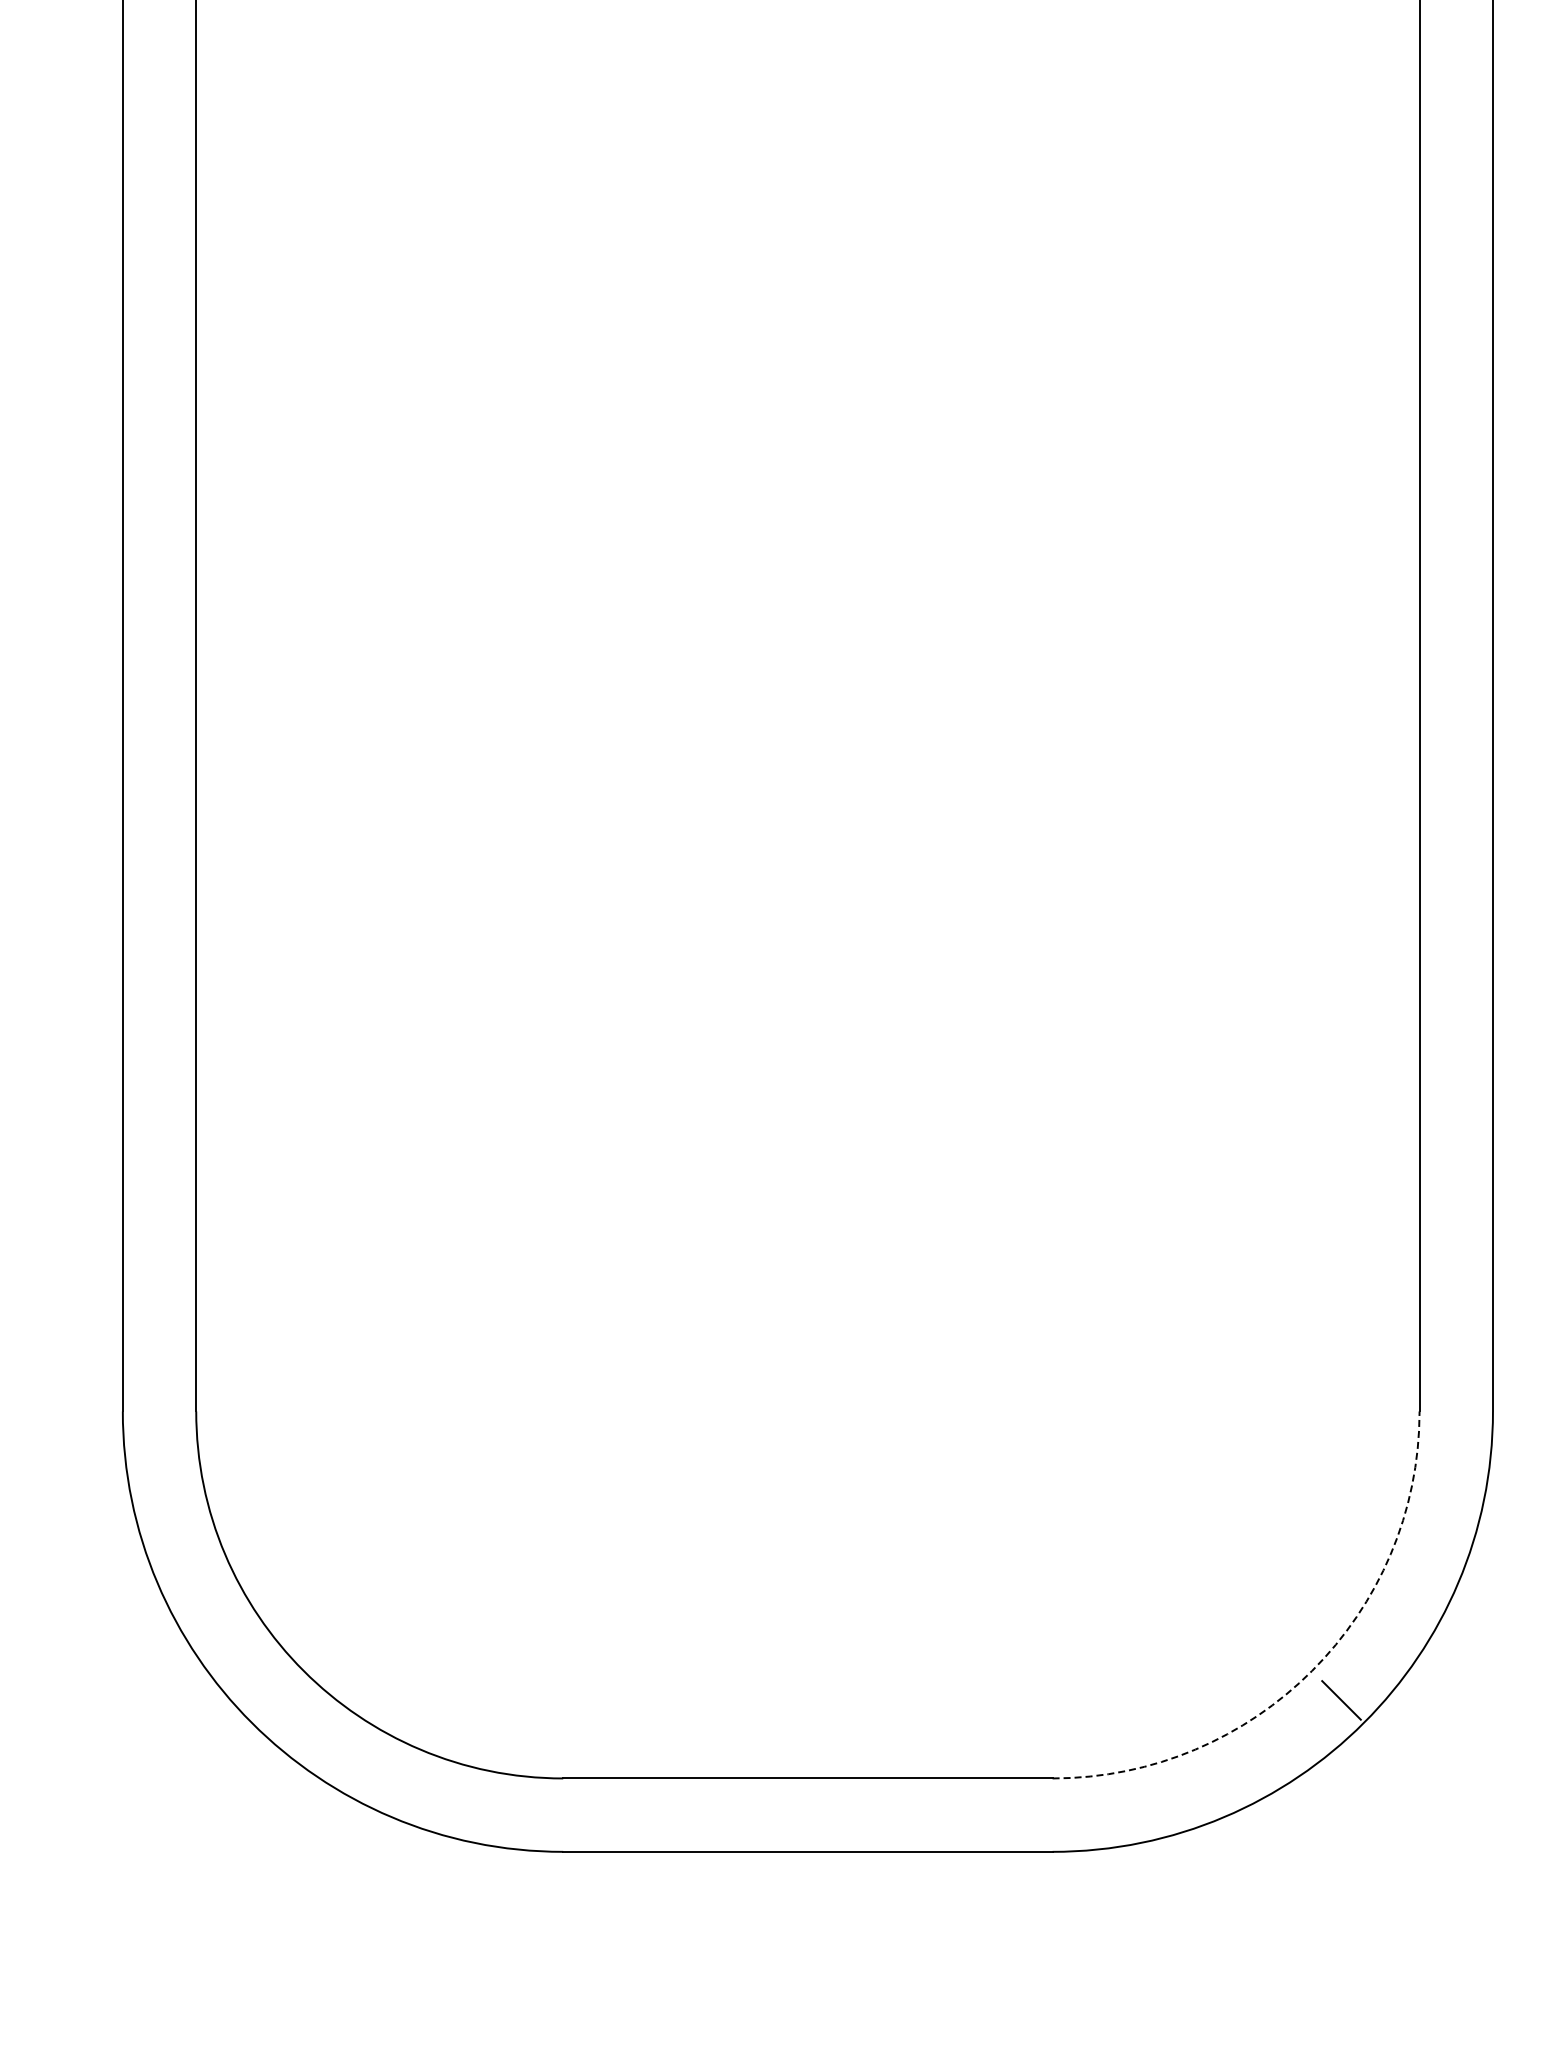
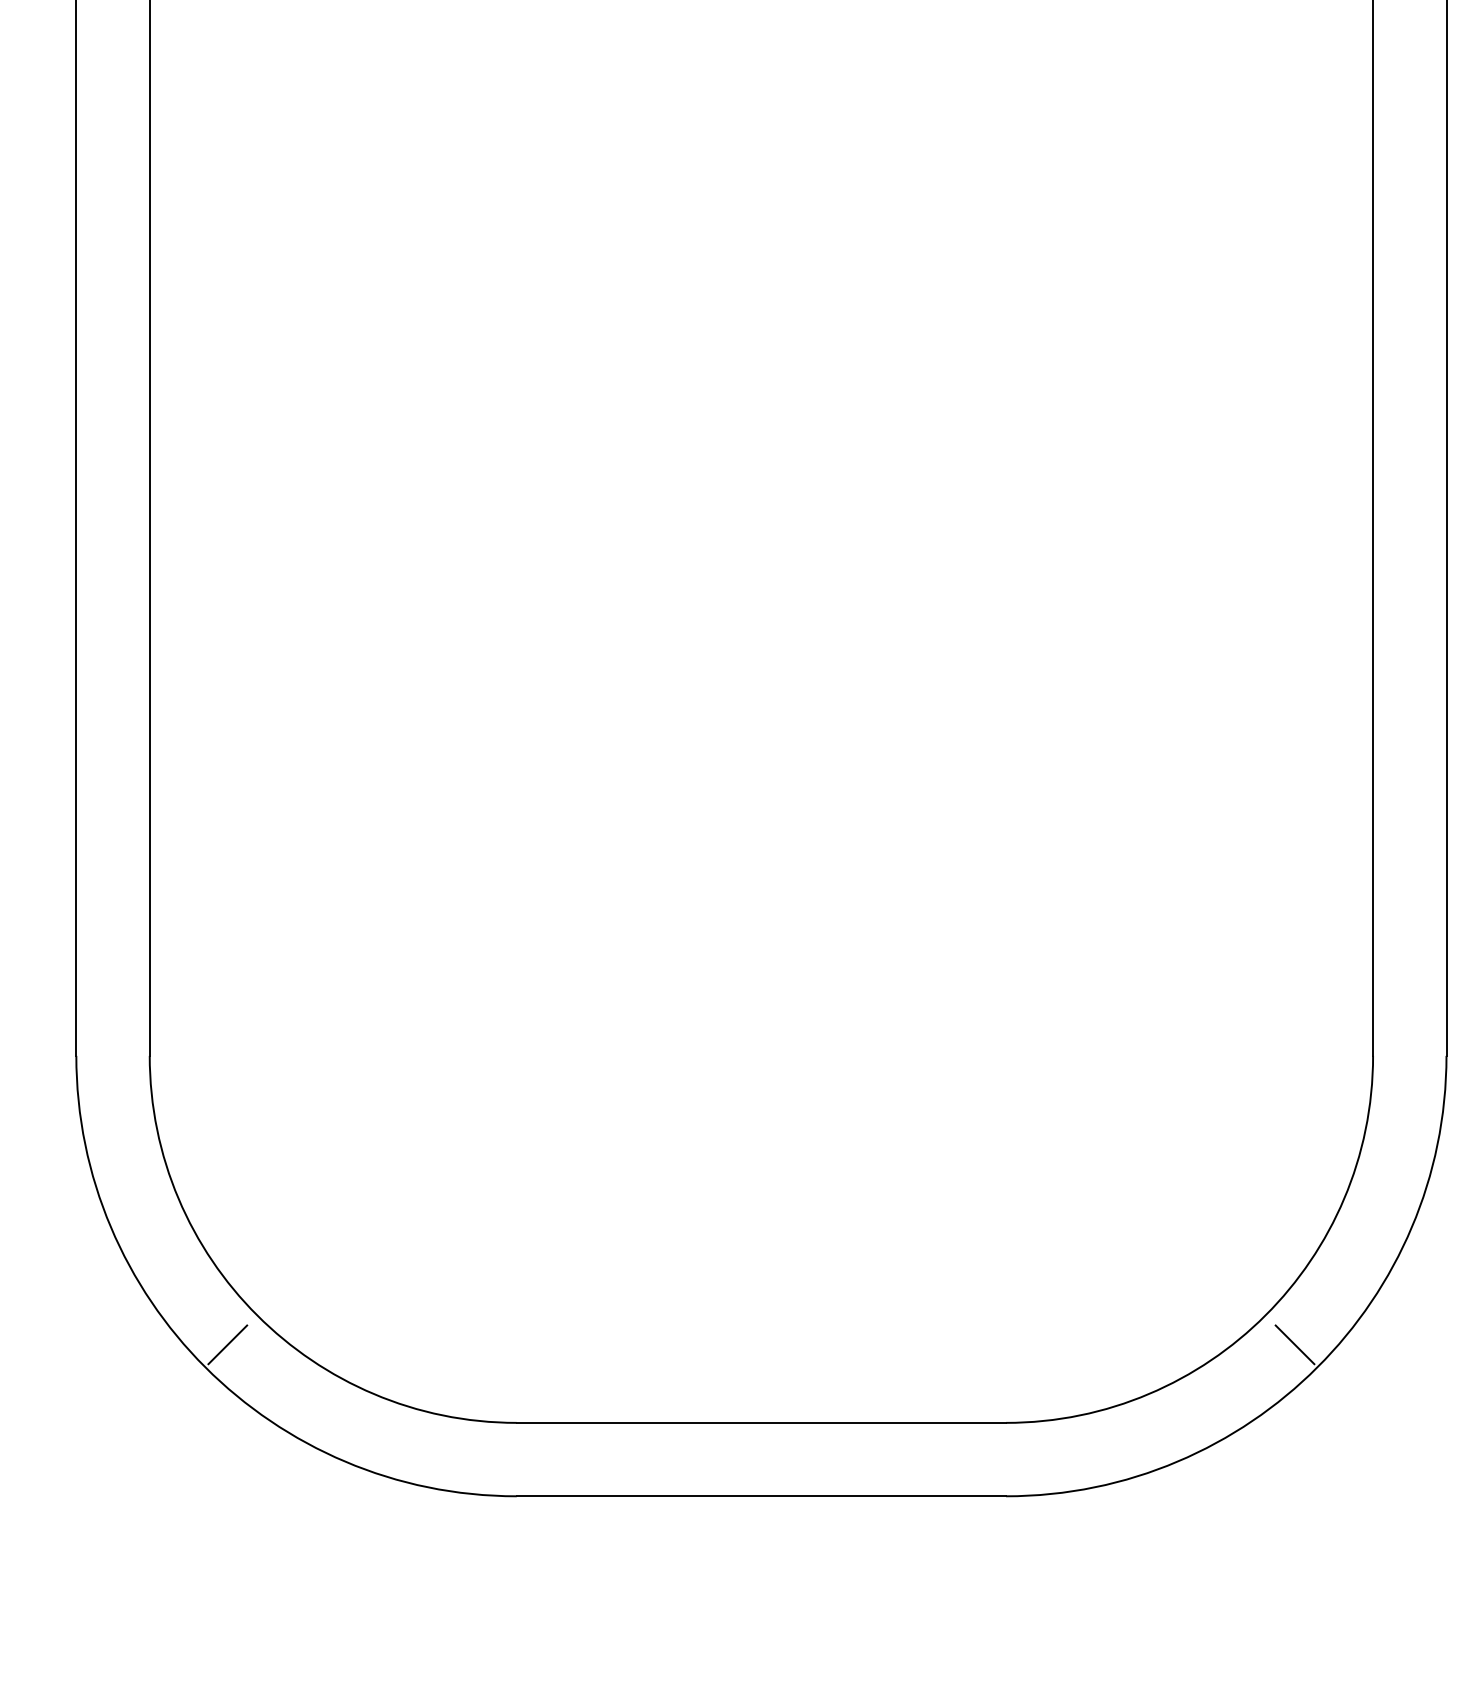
arc: (1312, 1670) -> (1266, 1314), dashed -> solid
line: (273, 1700) -> (227, 1344), added

